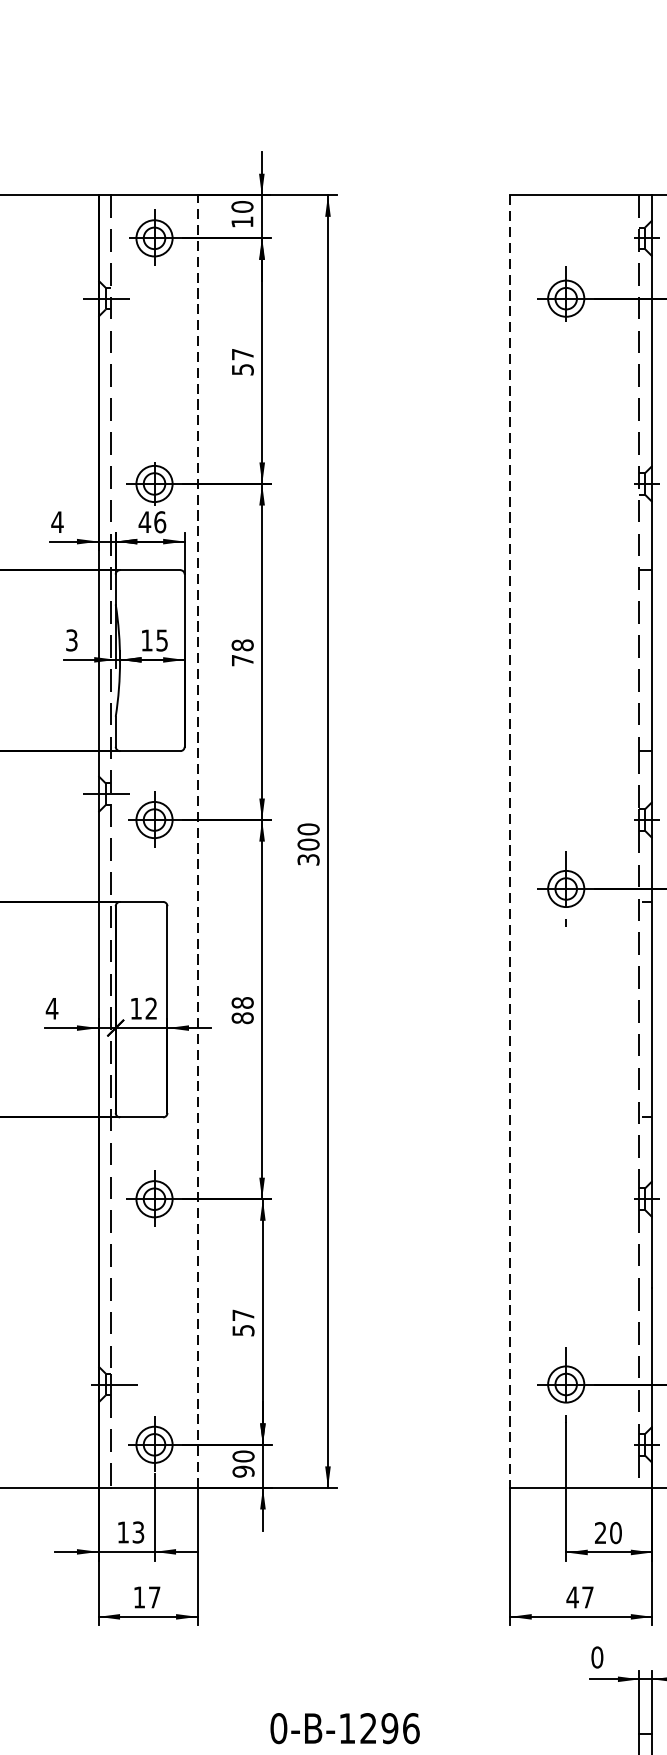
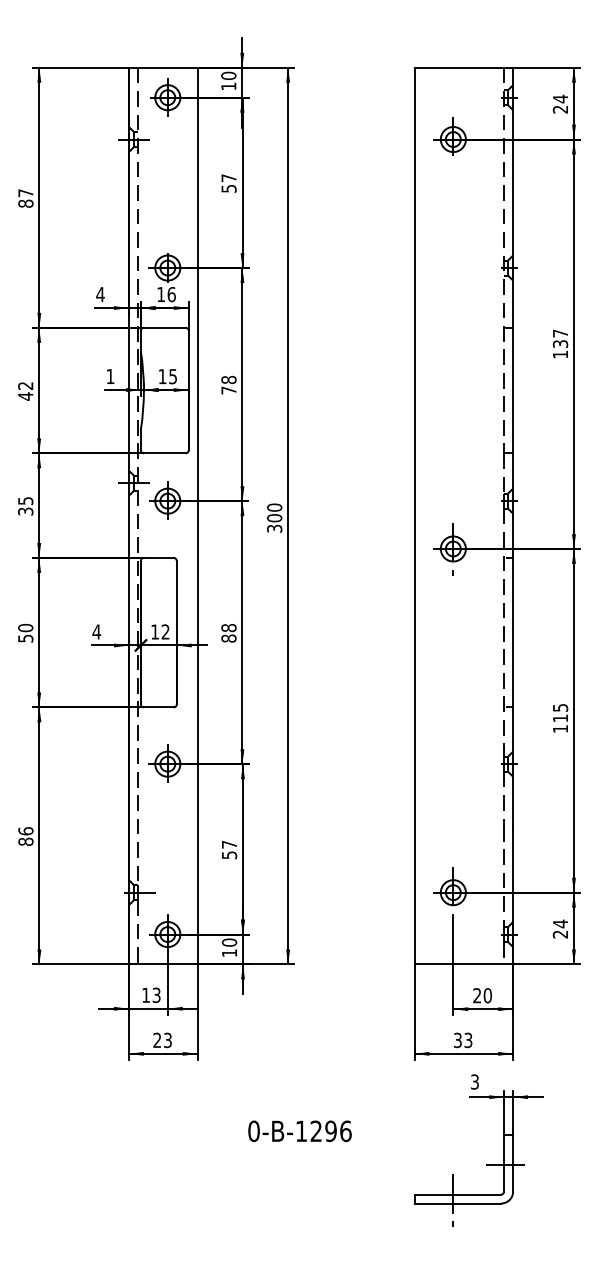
text: (143, 522) -> (160, 294), 46 -> 16
text: (71, 640) -> (110, 376), 3 -> 1
line: (197, 840) -> (197, 515), dashed -> solid
line: (510, 842) -> (414, 516), dashed -> solid
text: (243, 1472) -> (229, 953), 90 -> 10
text: (146, 1597) -> (162, 1040), 17 -> 23
text: (579, 1597) -> (462, 1040), 47 -> 33
text: (596, 1656) -> (474, 1081), 0 -> 3

